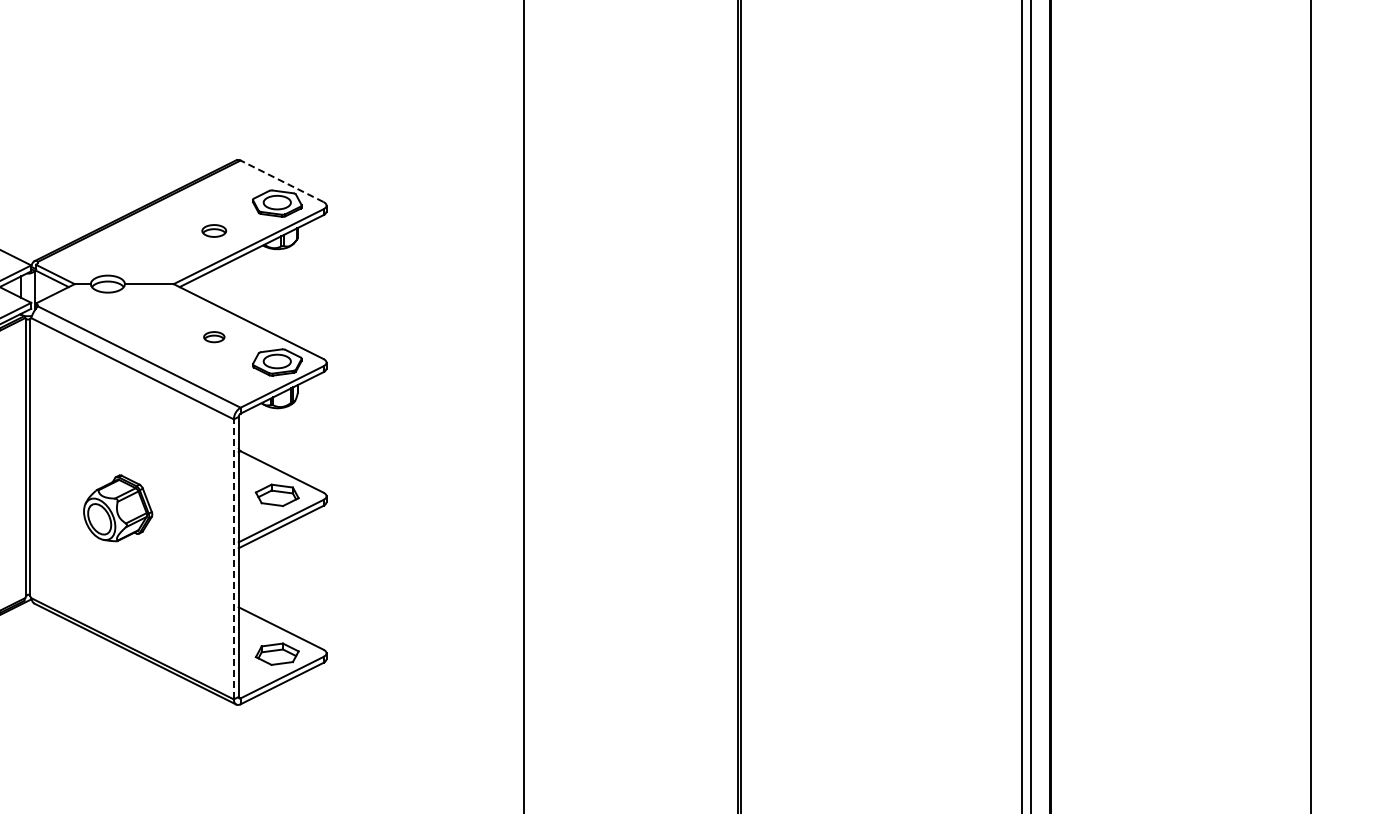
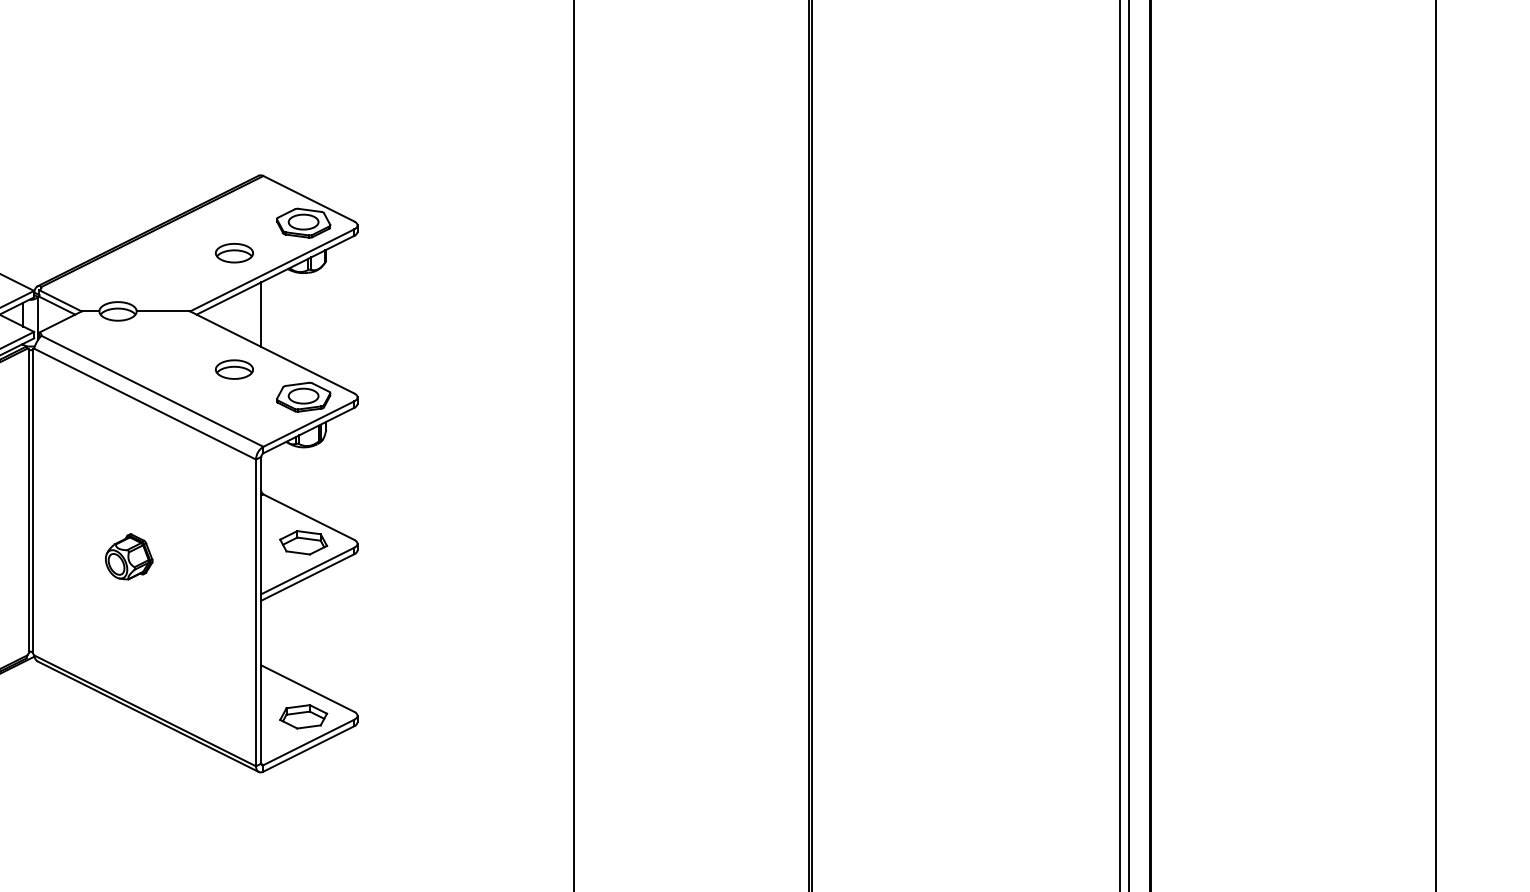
line: (281, 181) -> (308, 198), dashed -> solid
part: (214, 230) -> (234, 252), size x1.43
line: (238, 286) -> (261, 314), added
part: (214, 336) -> (234, 368), size x1.67
part: (117, 507) -> (128, 556), size x0.62
line: (233, 558) -> (255, 611), dashed -> solid

